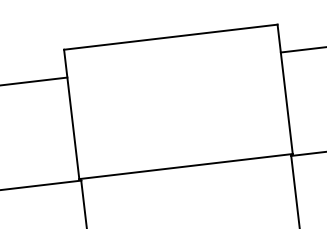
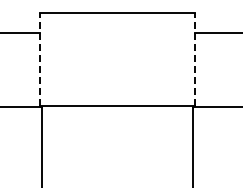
line: (285, 89) -> (194, 59), solid -> dashed
line: (71, 114) -> (40, 59), solid -> dashed

